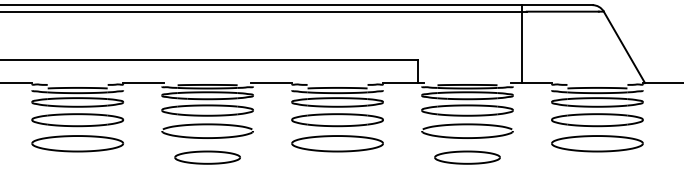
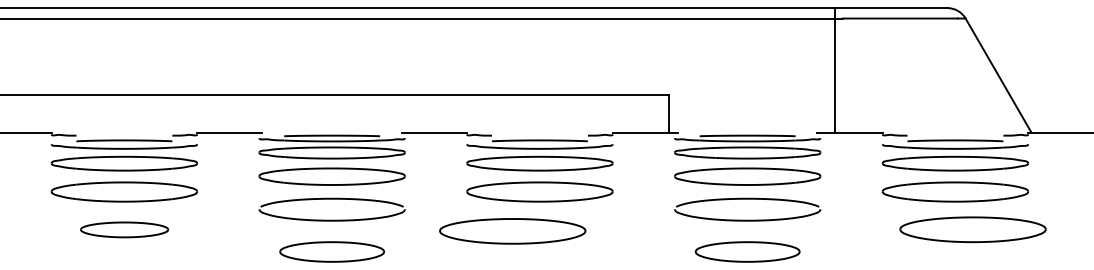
part: (77, 143) -> (124, 229), size x0.6
part: (337, 143) -> (512, 230), moved
part: (597, 143) -> (973, 229), moved

